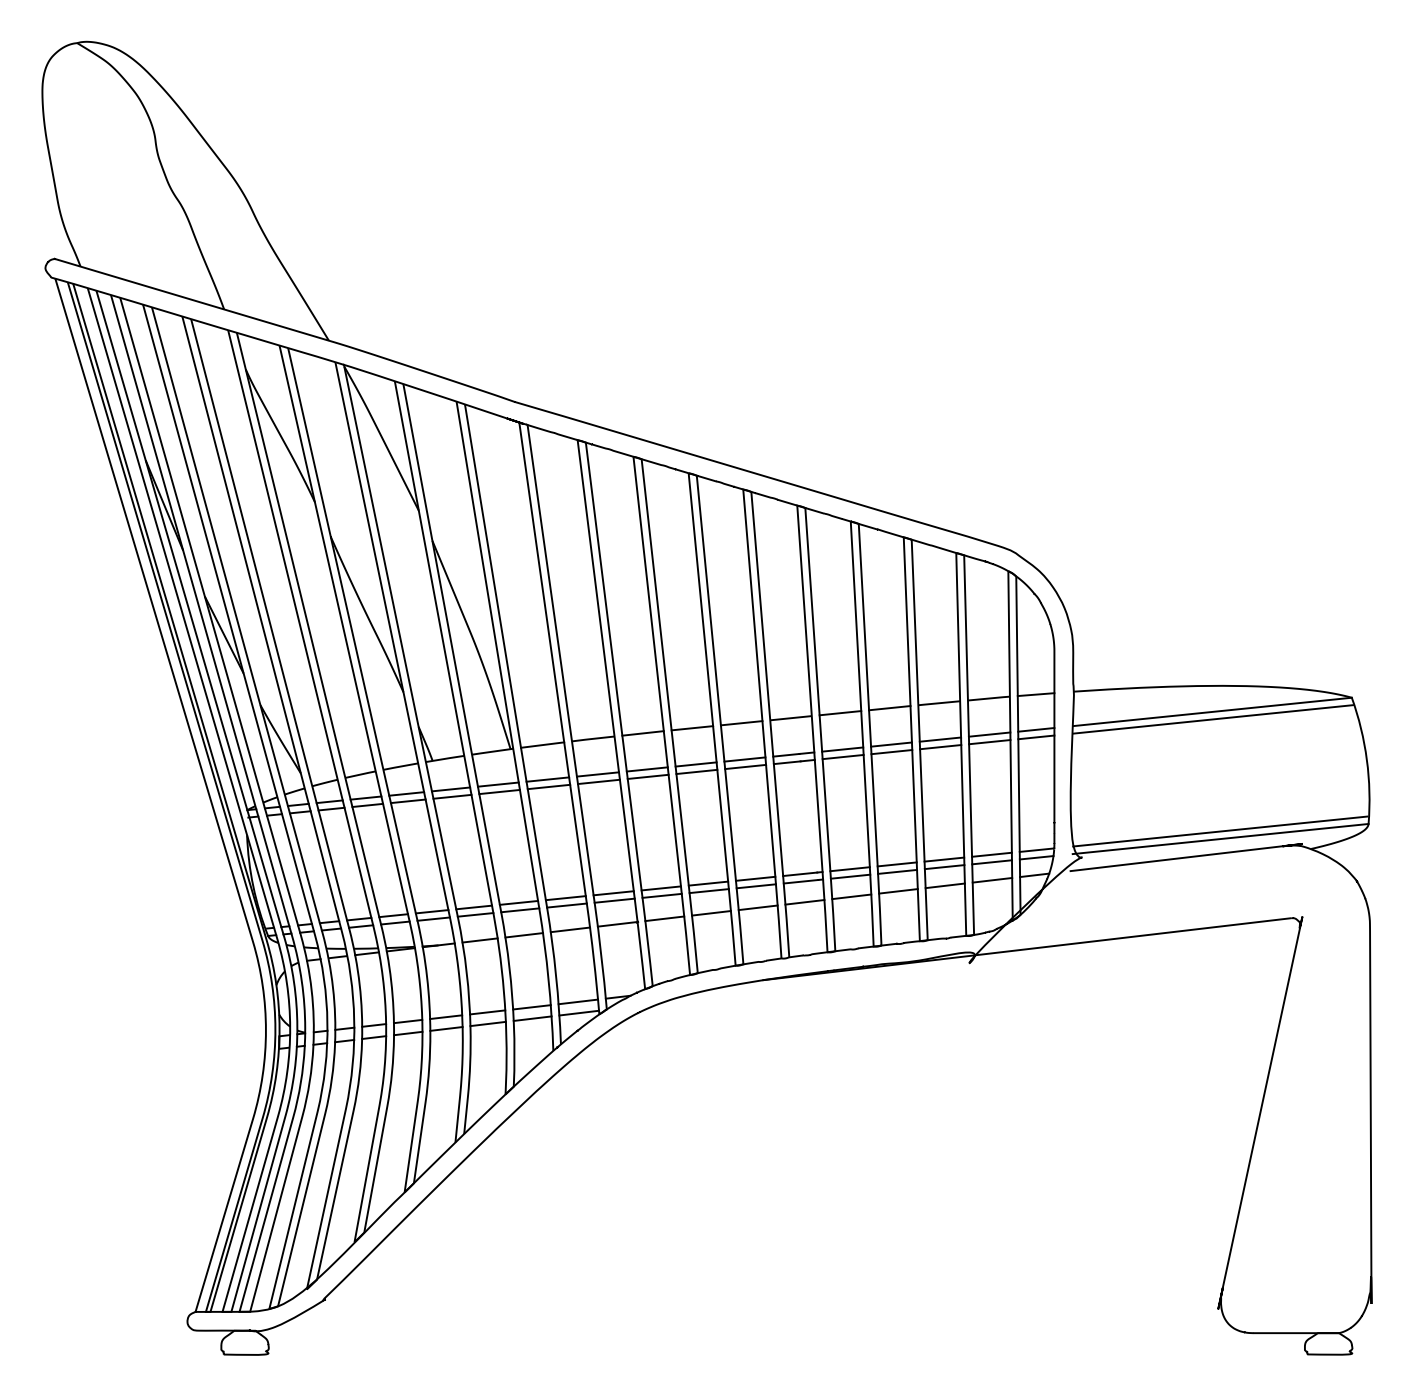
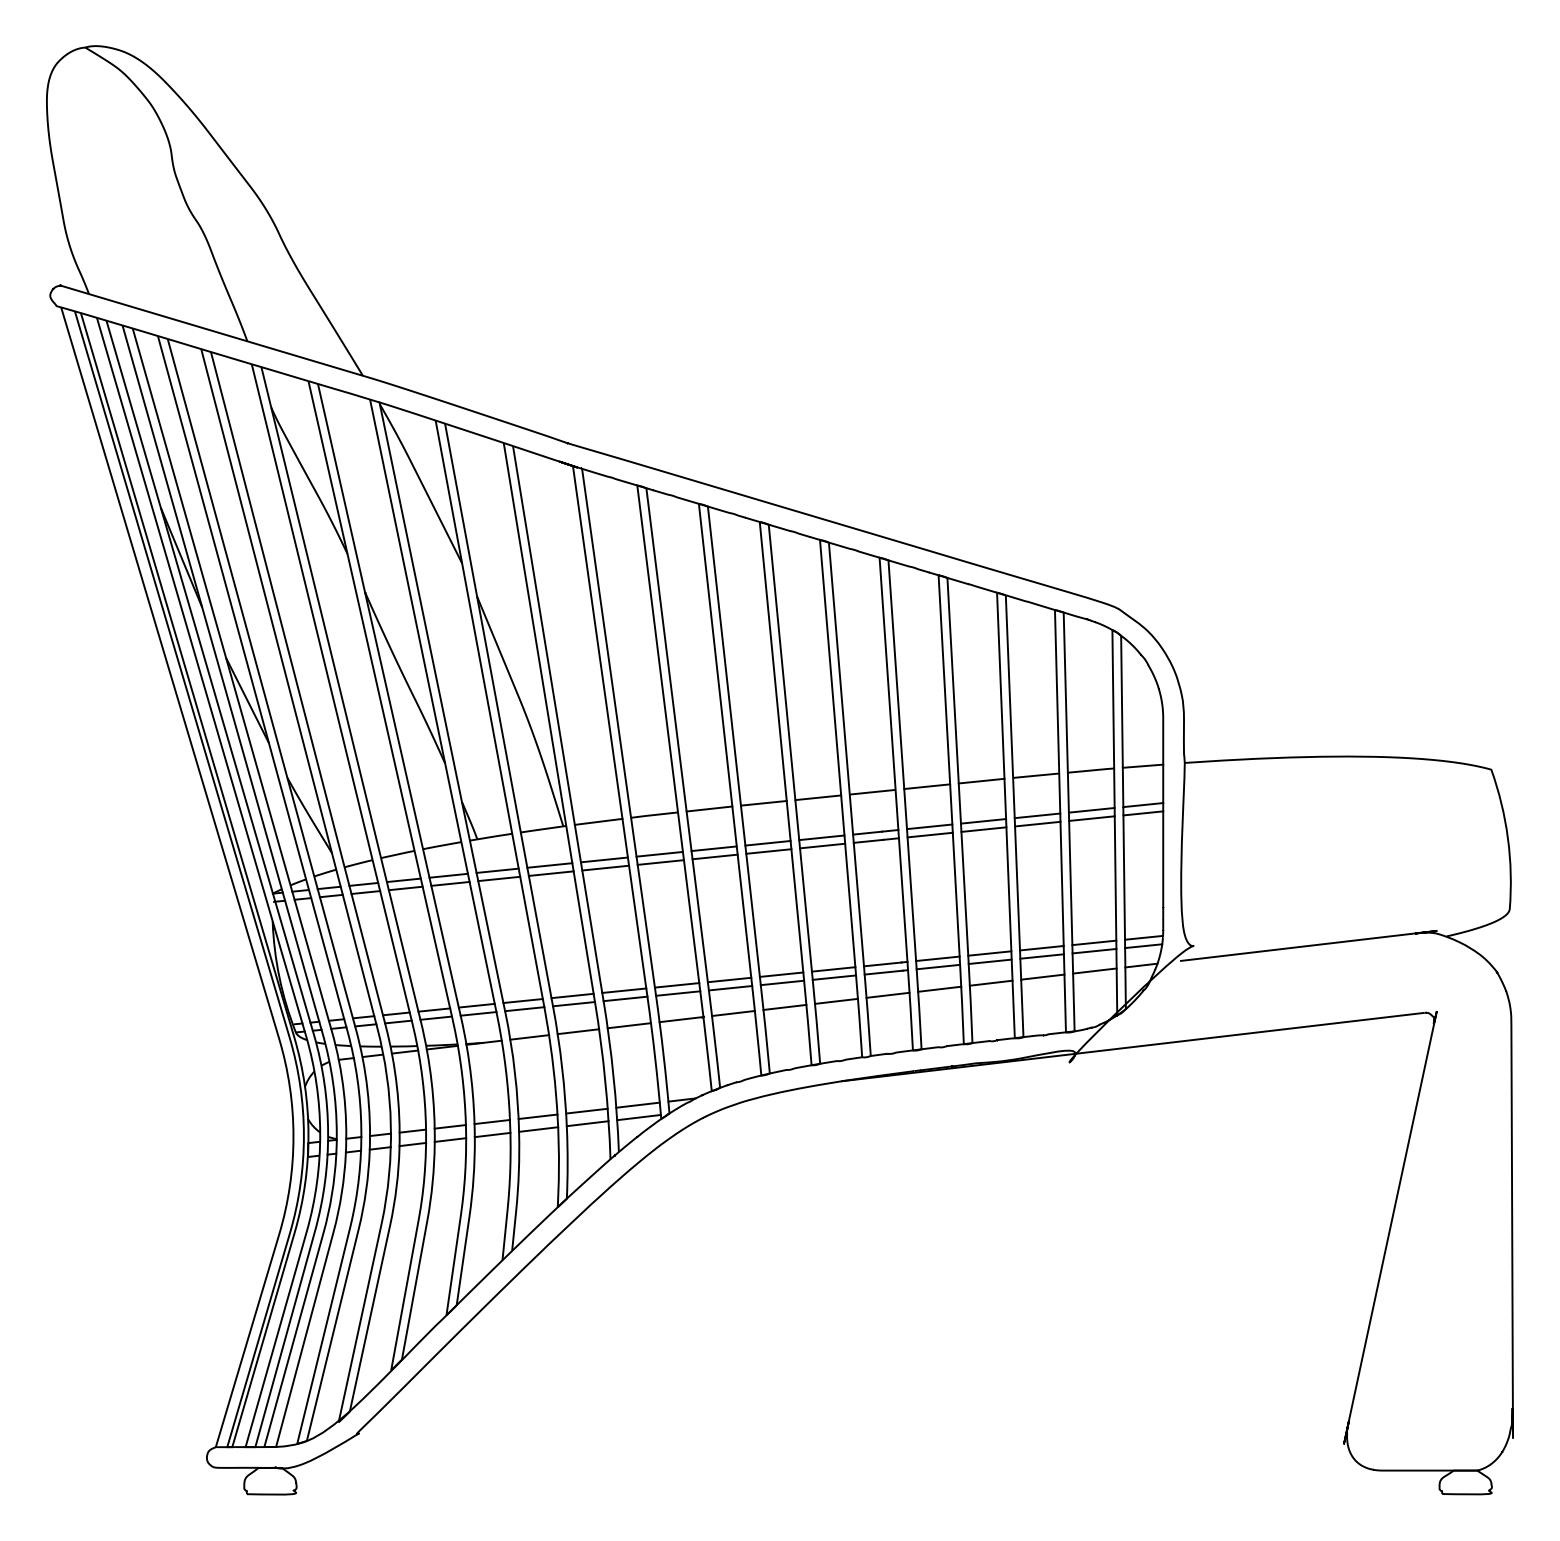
line: (1212, 711) -> (1337, 784), removed
line: (1212, 719) -> (1337, 793), removed
line: (1220, 831) -> (1346, 917), removed
line: (1220, 838) -> (1346, 924), removed

